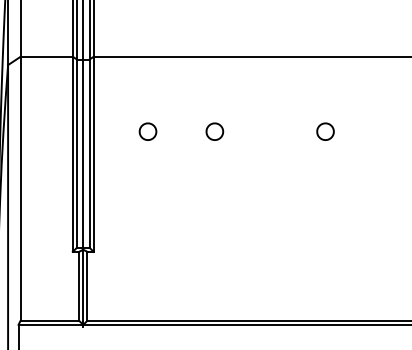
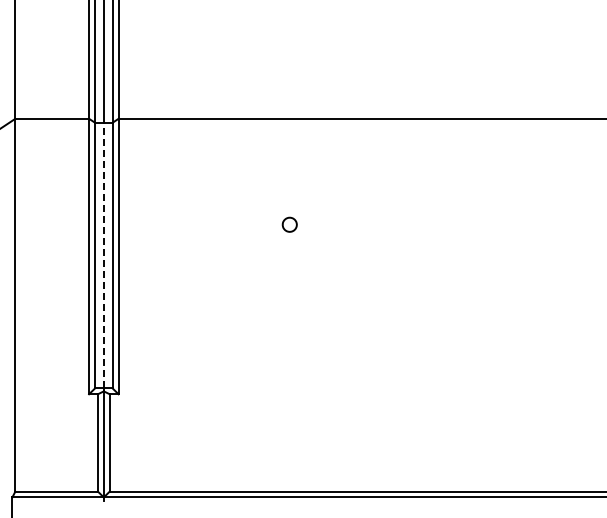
part: (147, 131) -> (194, 224), removed
part: (214, 131) -> (289, 224), size x0.6
part: (325, 131) -> (445, 224), removed
line: (83, 153) -> (103, 255), solid -> dashed

